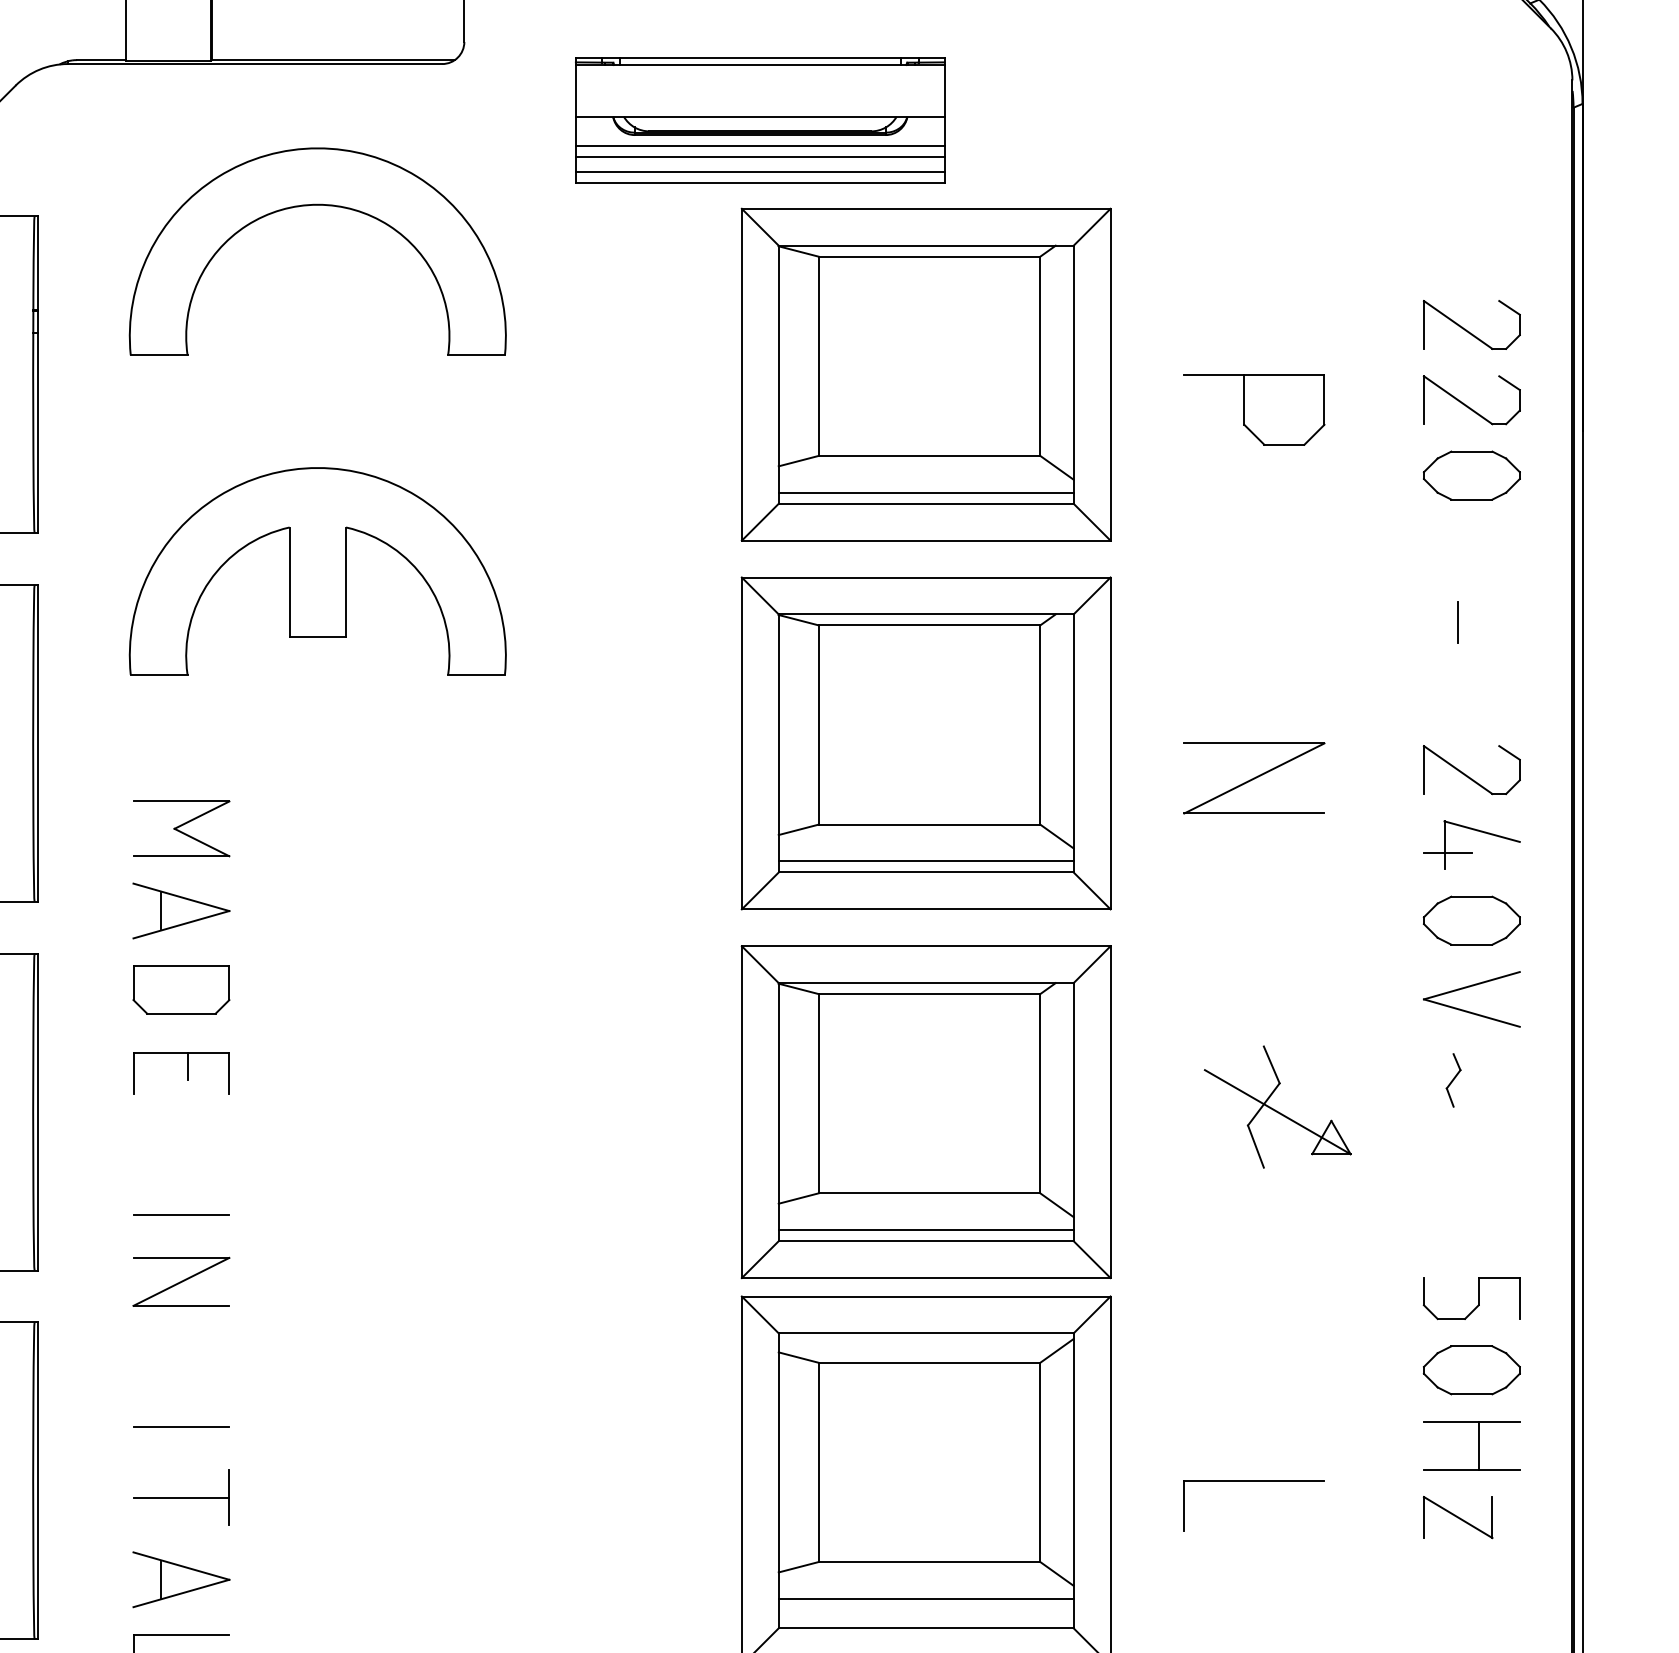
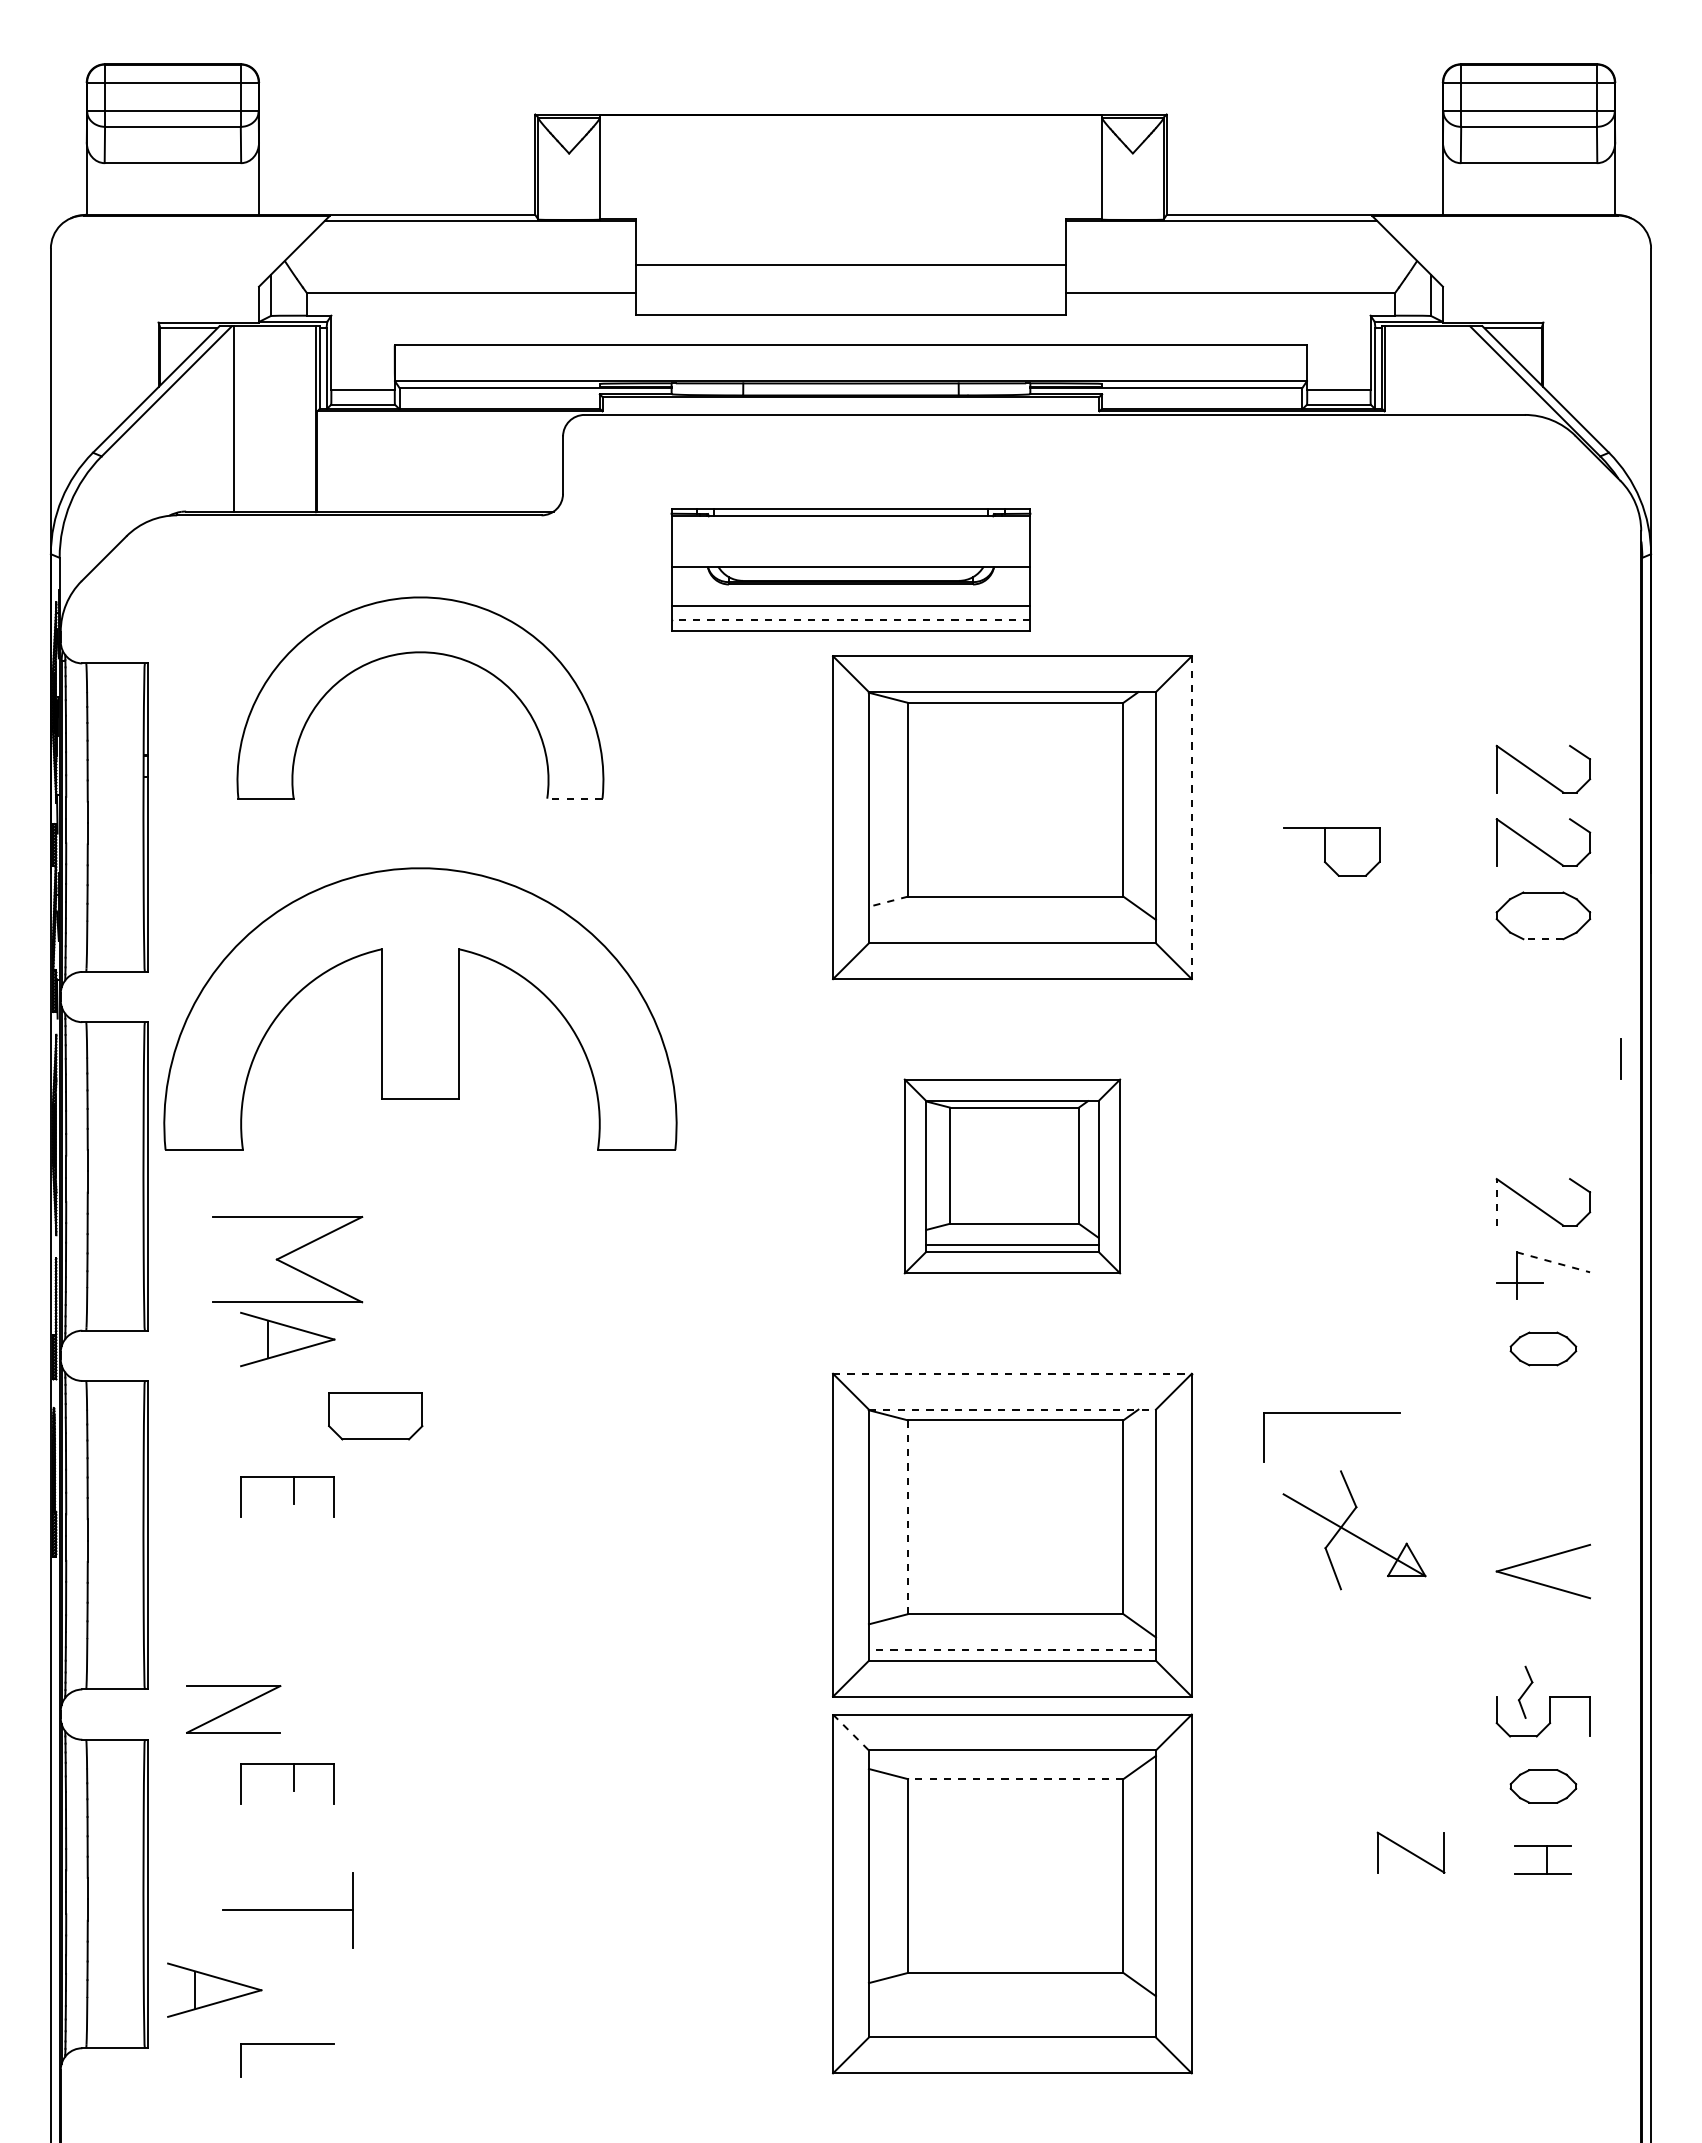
line: (759, 146) -> (850, 595), removed
line: (759, 172) -> (850, 620), solid -> dashed
line: (476, 355) -> (574, 798), solid -> dashed
line: (1110, 375) -> (1191, 818), solid -> dashed
part: (1254, 409) -> (1331, 851), size x0.7
line: (798, 460) -> (888, 901), solid -> dashed
line: (925, 492) -> (1011, 932), removed
line: (1470, 499) -> (1542, 939), solid -> dashed
part: (317, 570) -> (420, 1008), size x1.4
line: (1457, 622) -> (1620, 1058), moved
part: (926, 743) -> (1012, 1176), size x0.6
line: (1423, 769) -> (1496, 1201), solid -> dashed
part: (1254, 778) -> (1331, 1210), removed
part: (181, 828) -> (287, 1259), size x1.6
line: (1482, 831) -> (1553, 1262), solid -> dashed
part: (1471, 920) -> (1543, 1348), size x0.7
line: (926, 945) -> (1012, 1373), solid -> dashed
line: (926, 982) -> (1012, 1409), solid -> dashed
part: (1467, 988) -> (1539, 1560), moved
part: (181, 990) -> (375, 1416), moved
part: (1453, 1079) -> (1525, 1691), moved
line: (819, 1093) -> (908, 1517), solid -> dashed
line: (181, 1214) -> (287, 1634), removed
line: (926, 1230) -> (1012, 1650), solid -> dashed
part: (181, 1282) -> (233, 1709), moved
line: (760, 1314) -> (851, 1732), solid -> dashed
line: (929, 1363) -> (1015, 1779), solid -> dashed
part: (181, 1367) -> (287, 1783), added
part: (1471, 1370) -> (1543, 1786), size x0.7
line: (181, 1425) -> (287, 1840), removed
part: (1471, 1445) -> (1543, 1859), size x0.6
part: (1254, 1481) -> (1331, 1413), moved
part: (181, 1497) -> (287, 1910), size x1.4
part: (1457, 1517) -> (1410, 1852), moved
part: (181, 1579) -> (214, 1989), moved
line: (925, 1598) -> (1011, 2008), removed

